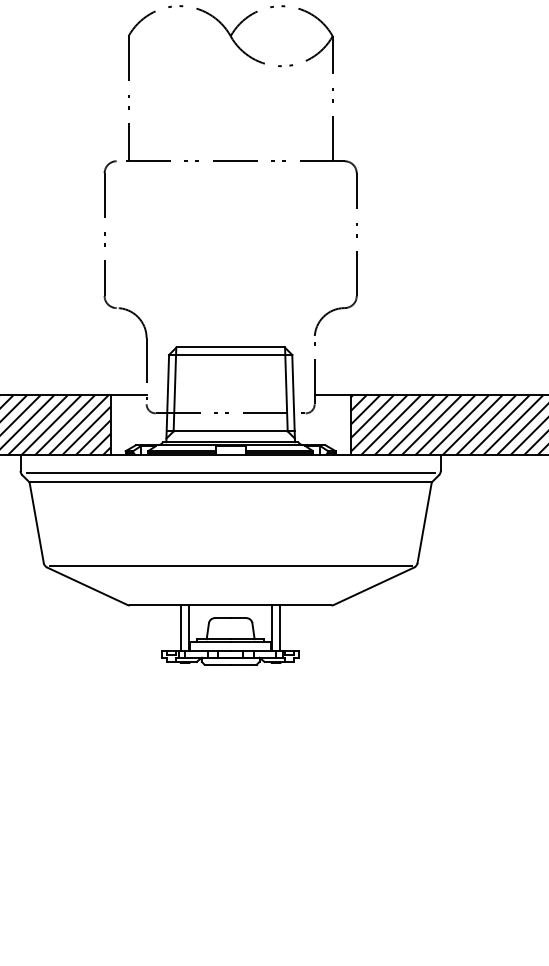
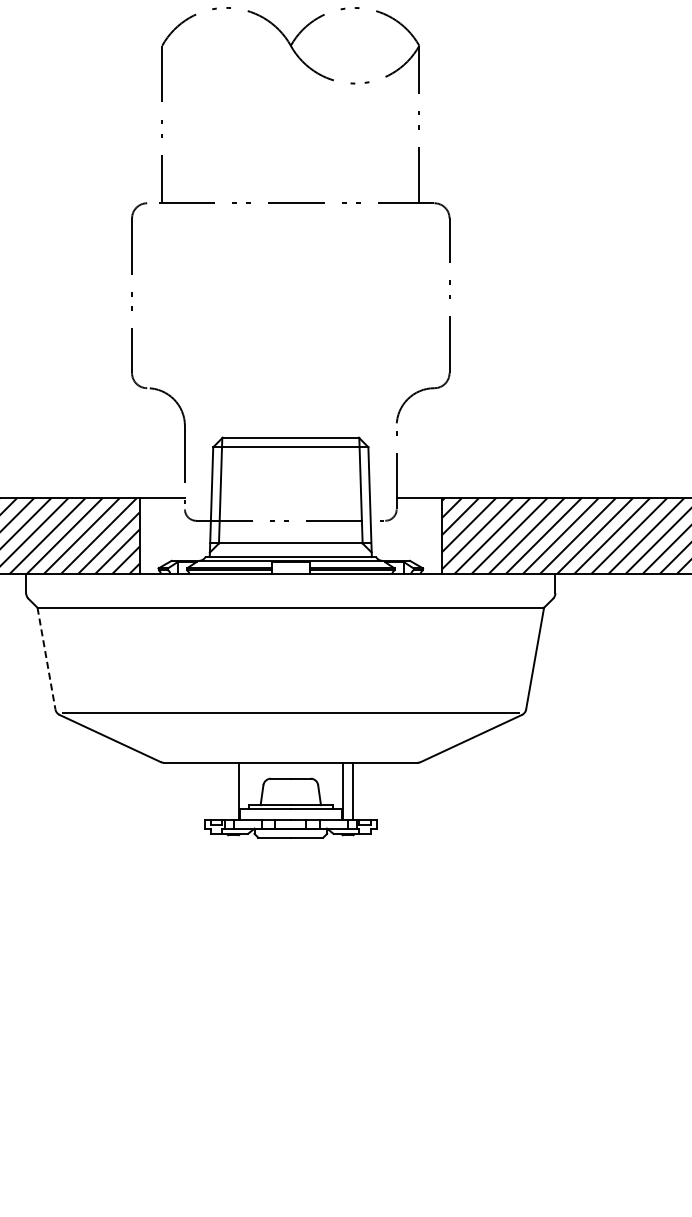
line: (230, 473) -> (290, 596), removed
line: (36, 522) -> (46, 658), solid -> dashed
line: (181, 627) -> (228, 790), removed

